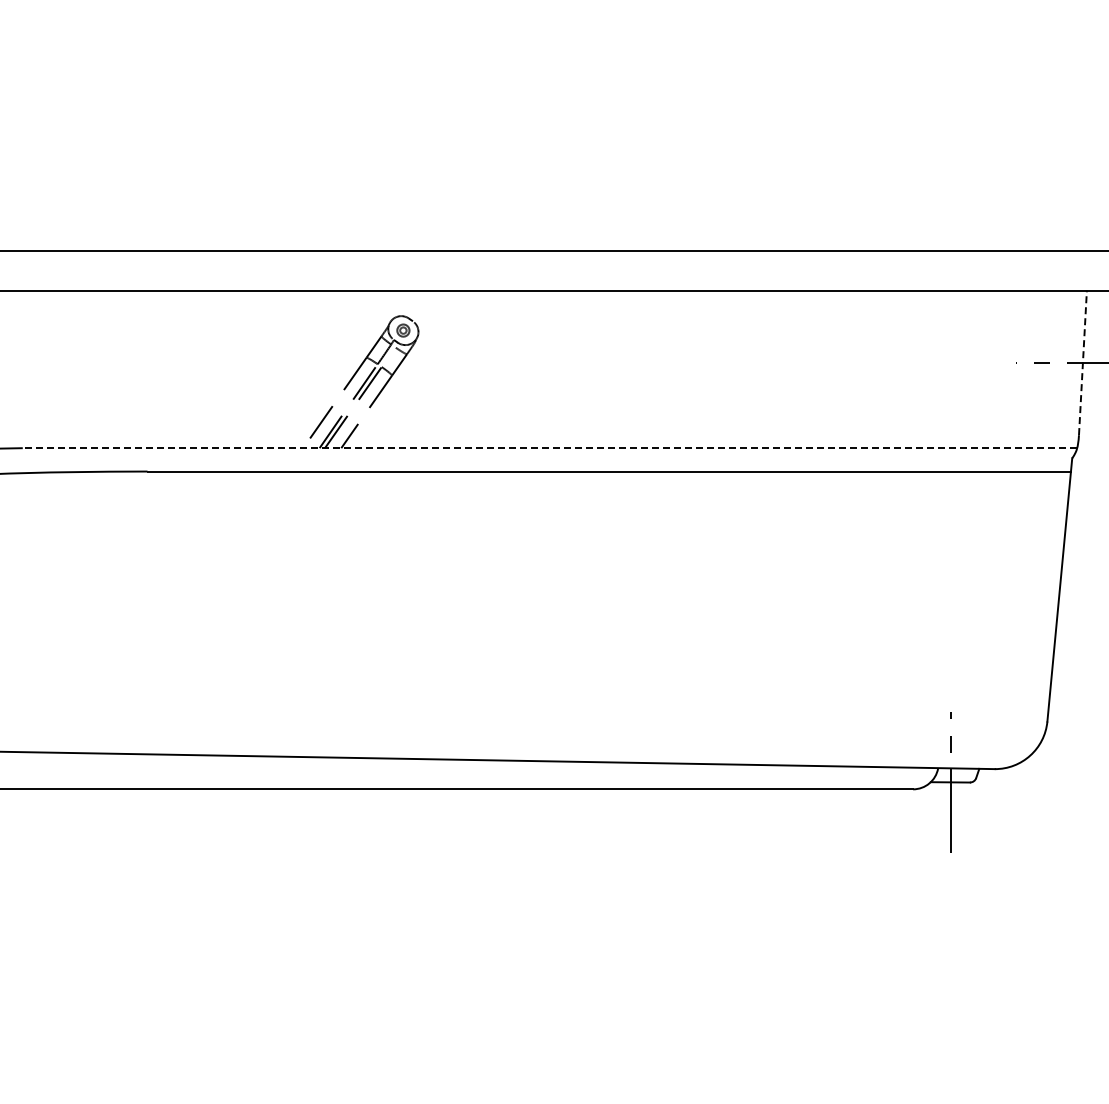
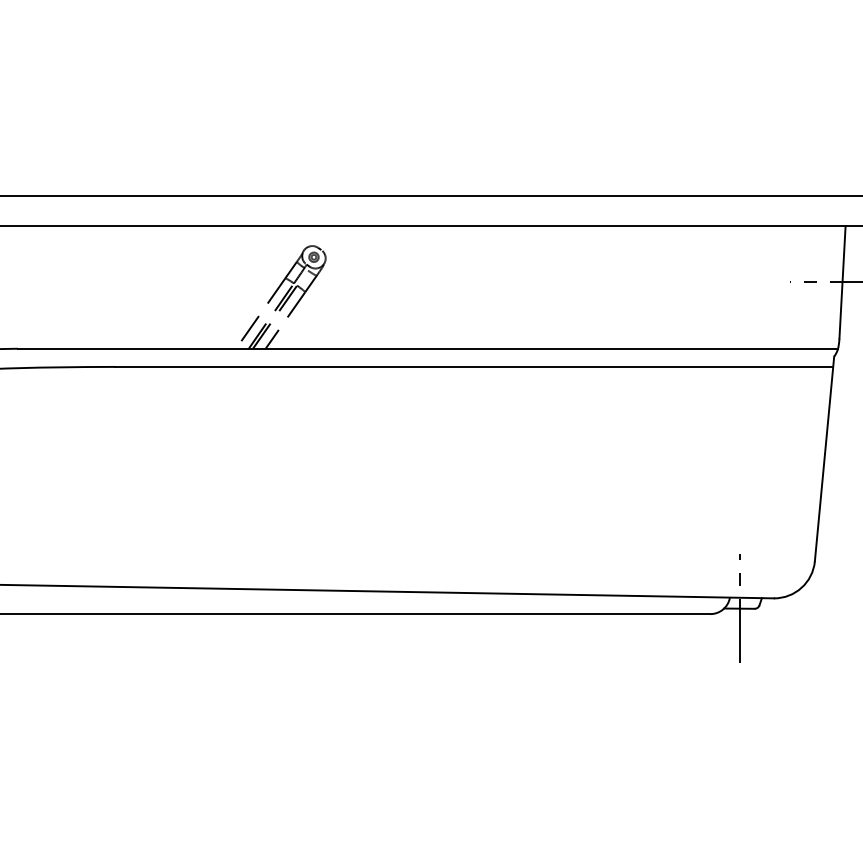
line: (1082, 362) -> (842, 282), dashed -> solid
line: (549, 448) -> (427, 348), dashed -> solid

